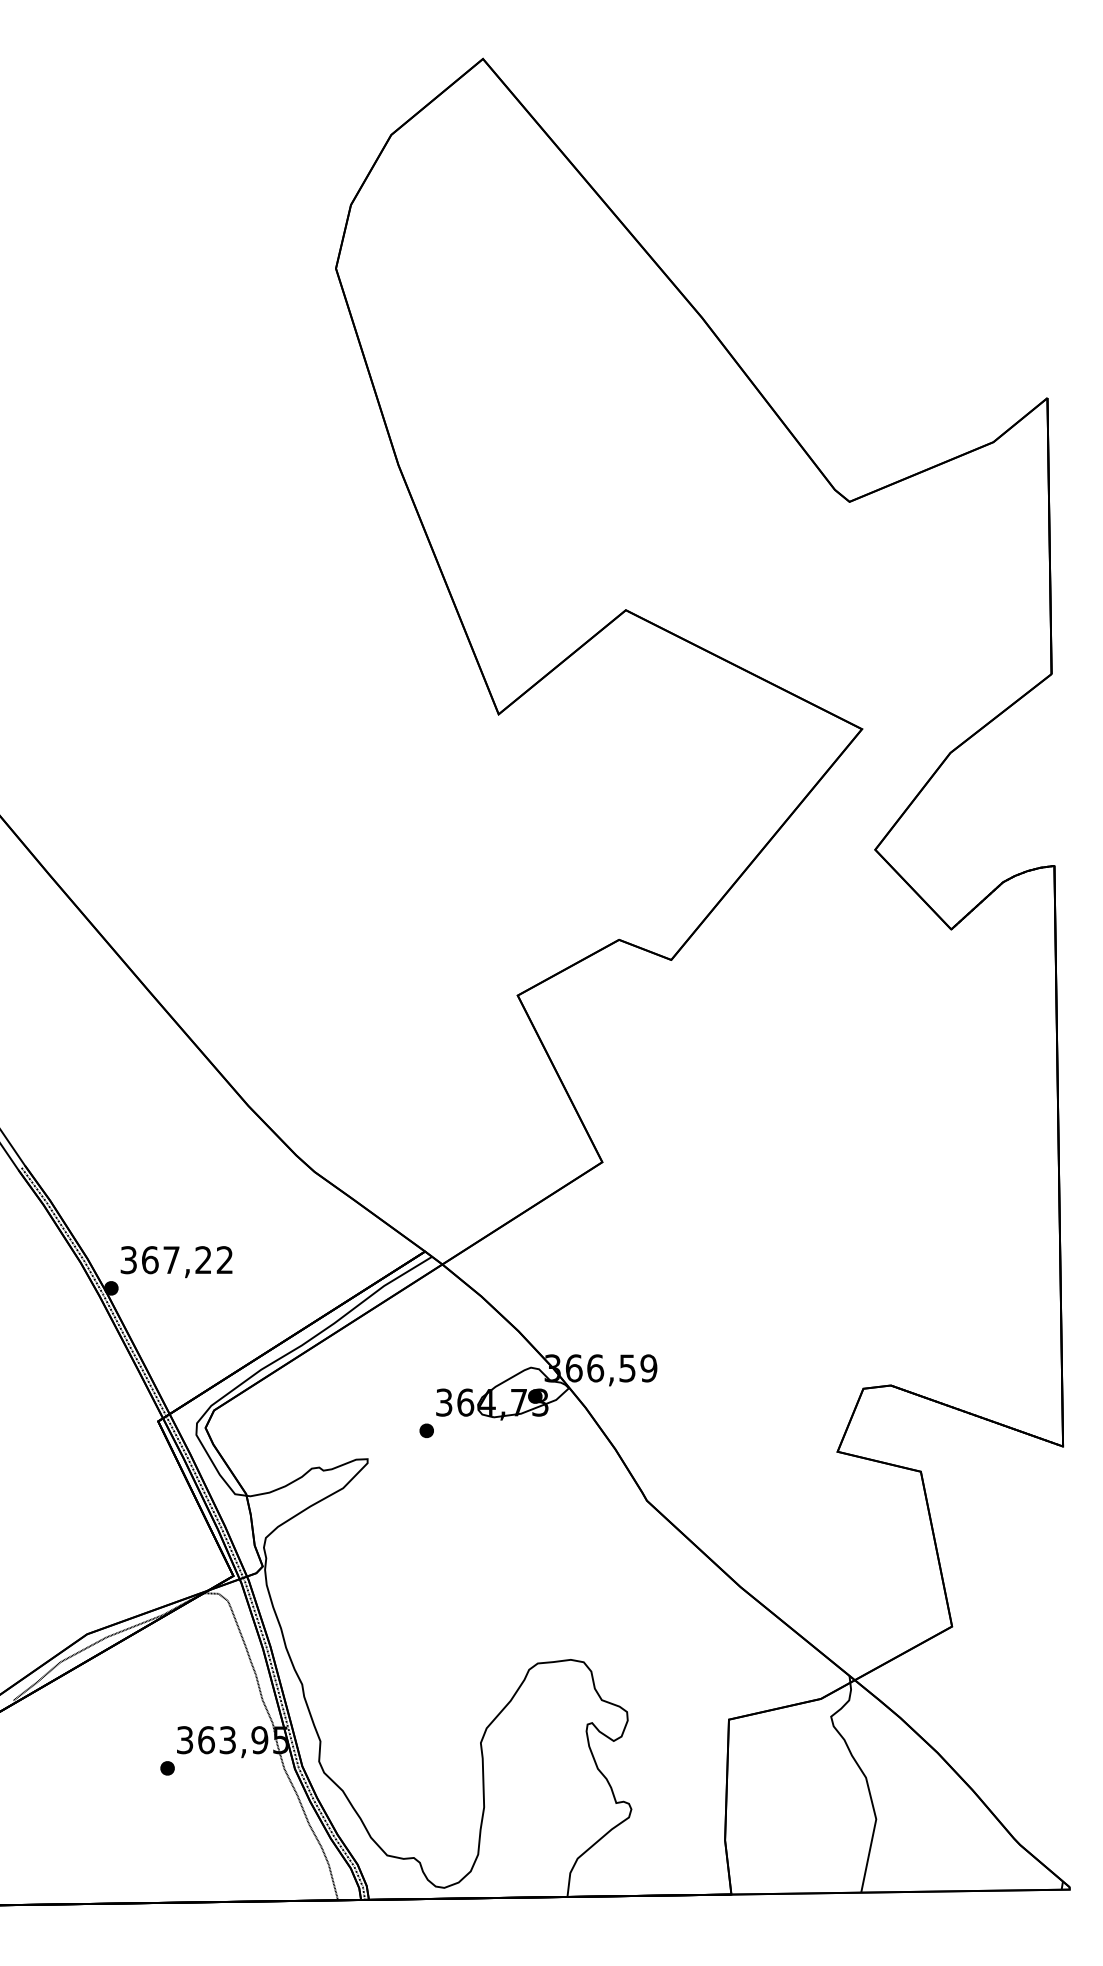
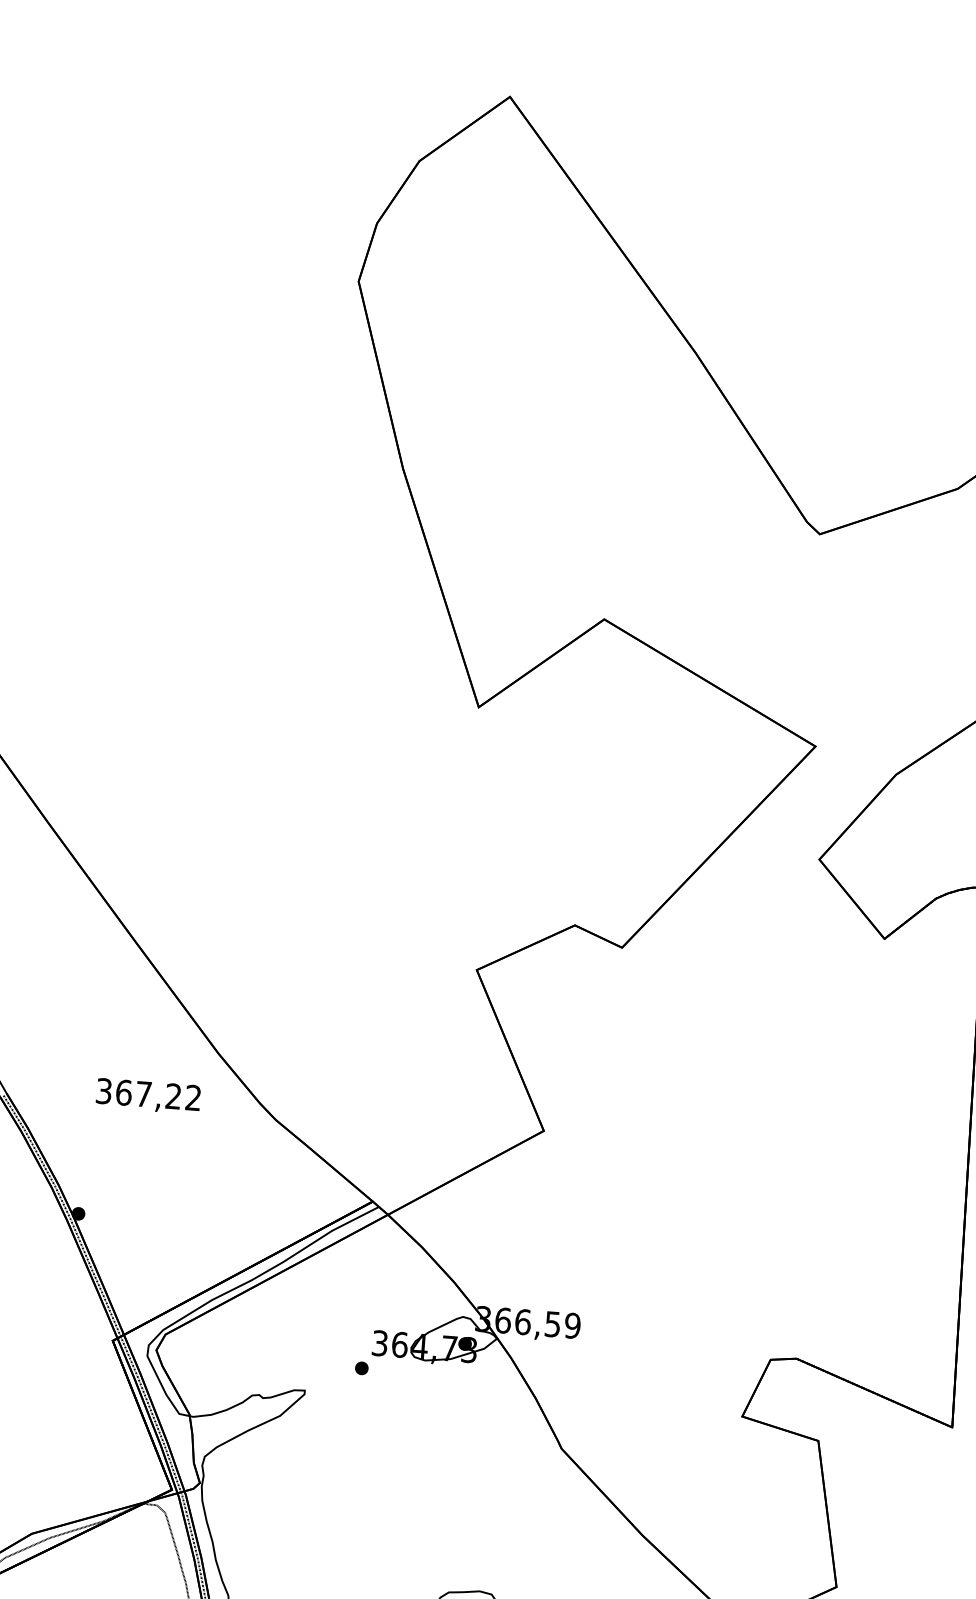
text: (176, 1262) -> (148, 1096), moved

